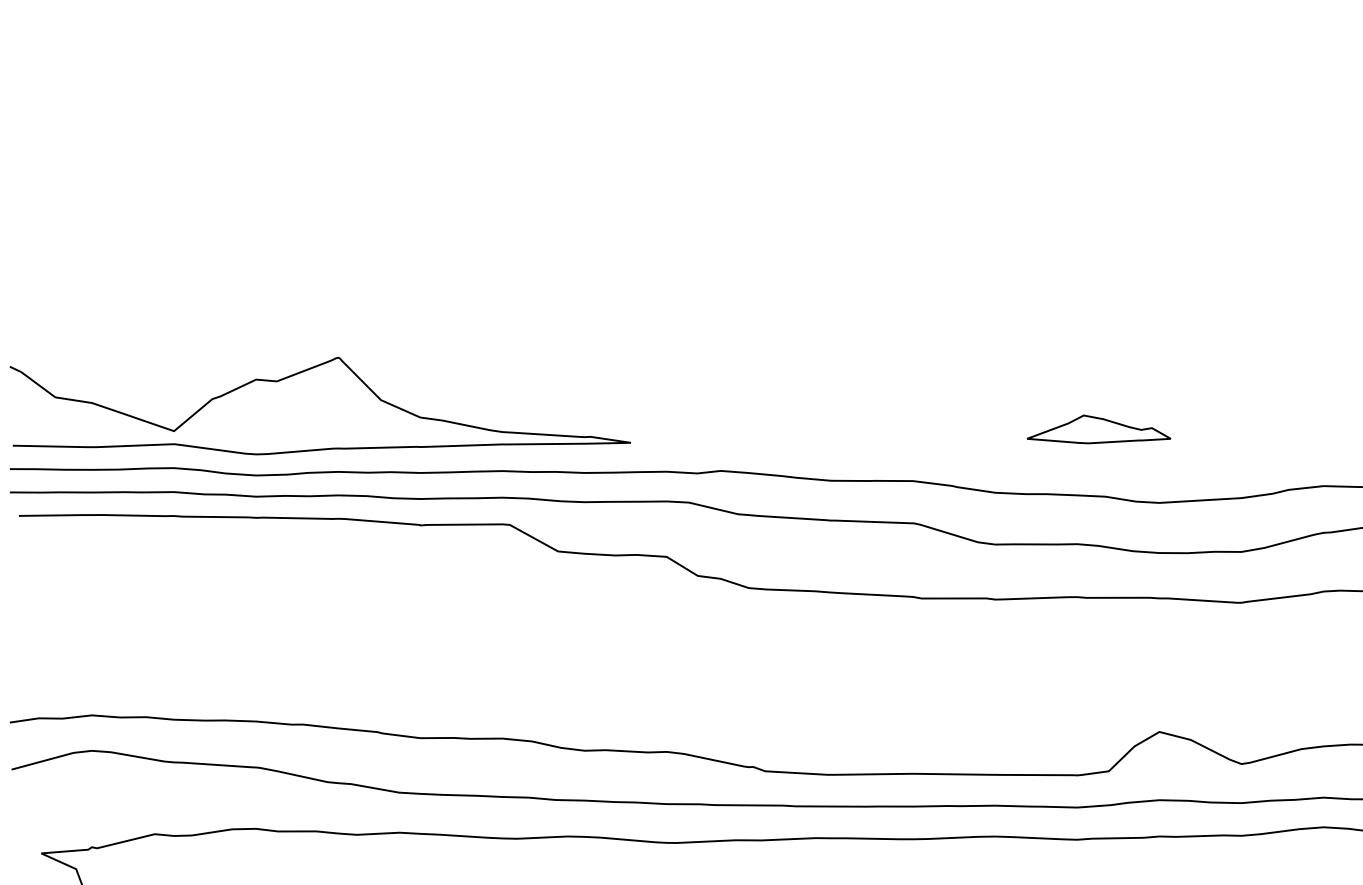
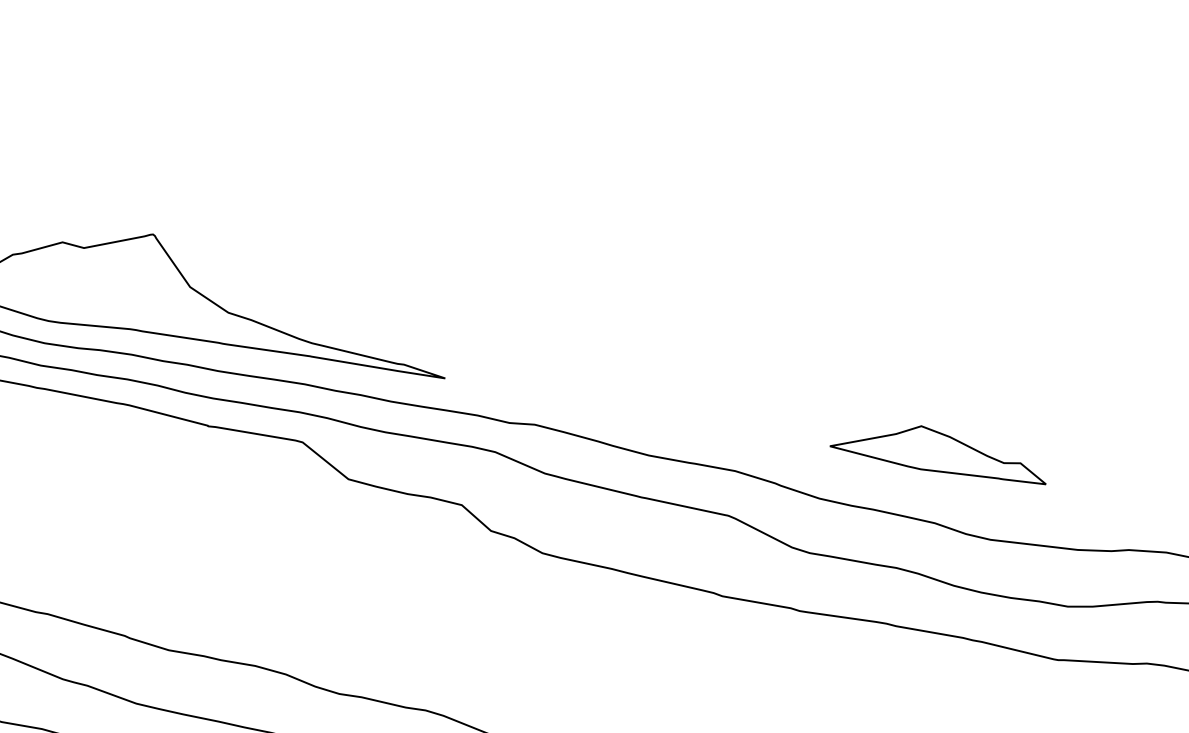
part: (1098, 429) -> (939, 451), size x1.43

